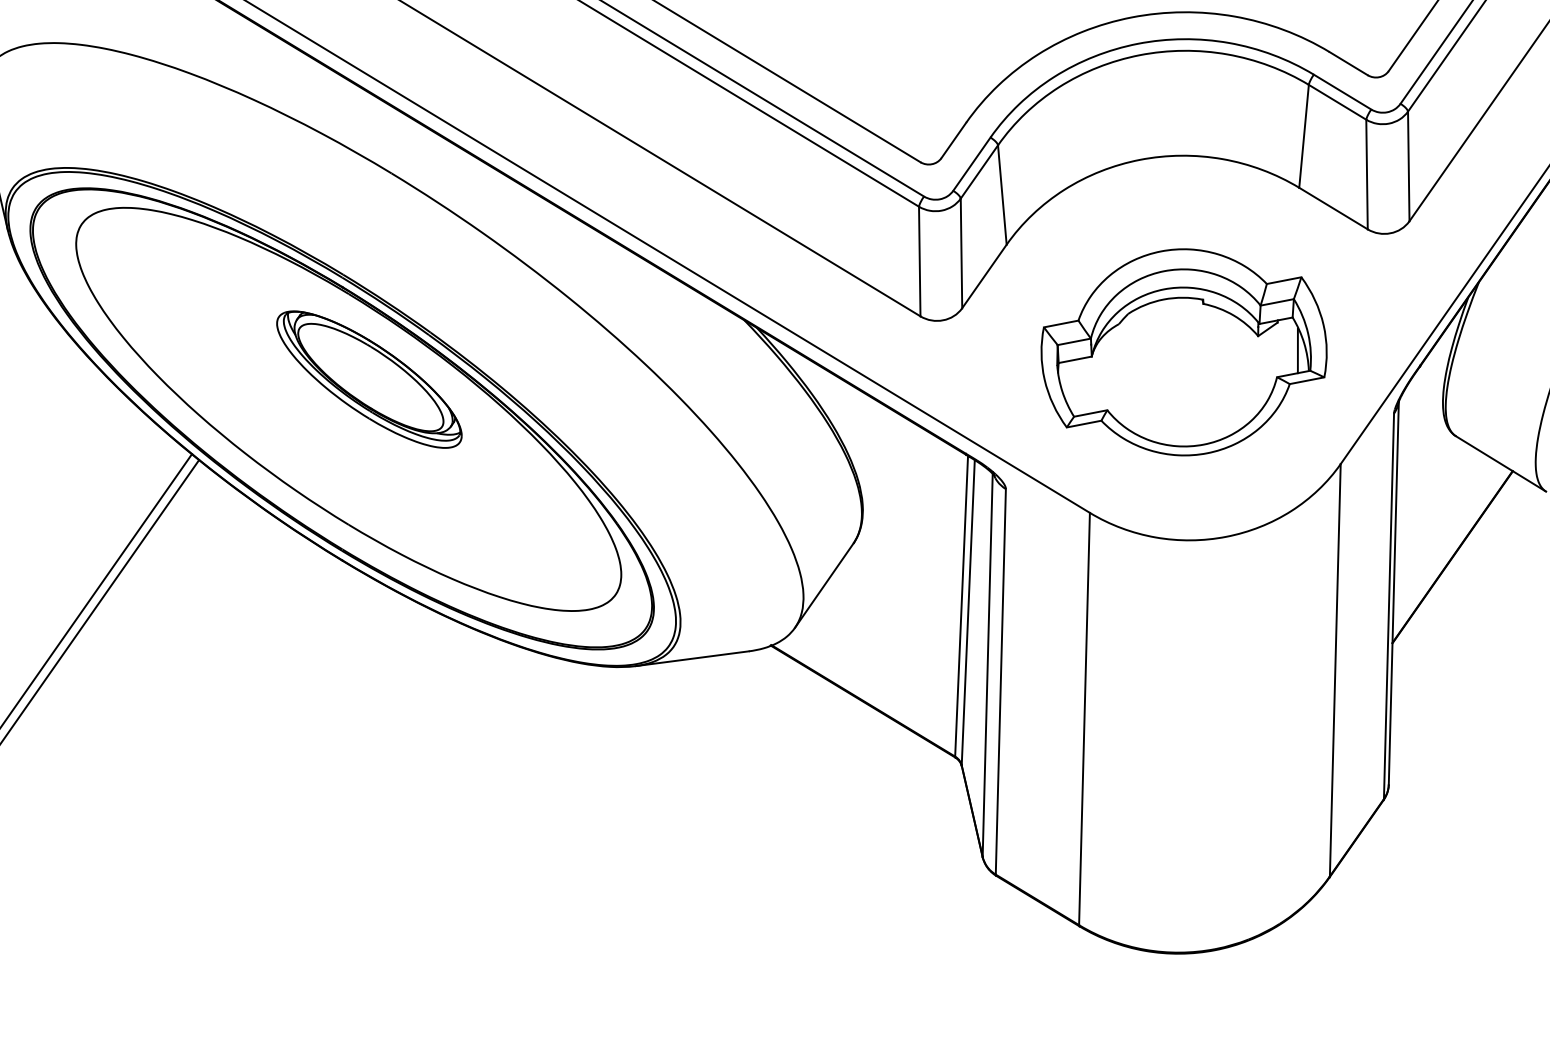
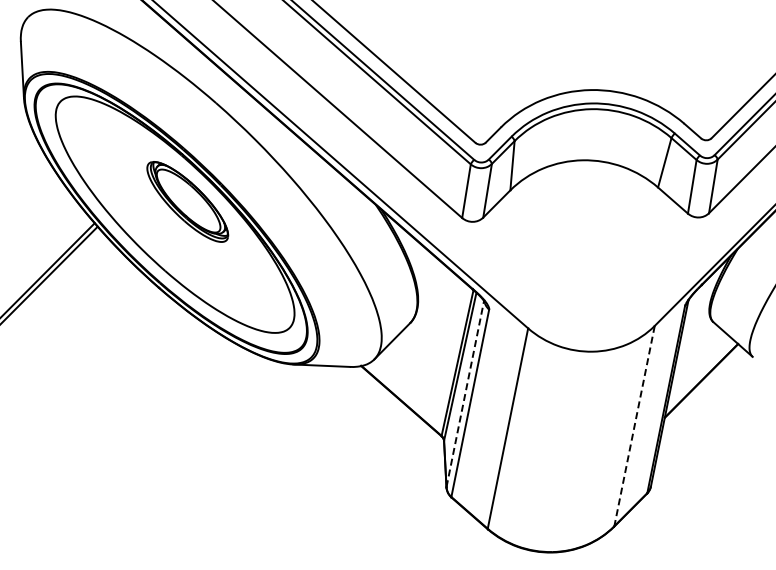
part: (1183, 351) -> (587, 257), removed
line: (988, 666) -> (465, 394), solid -> dashed
line: (1335, 671) -> (634, 426), solid -> dashed

